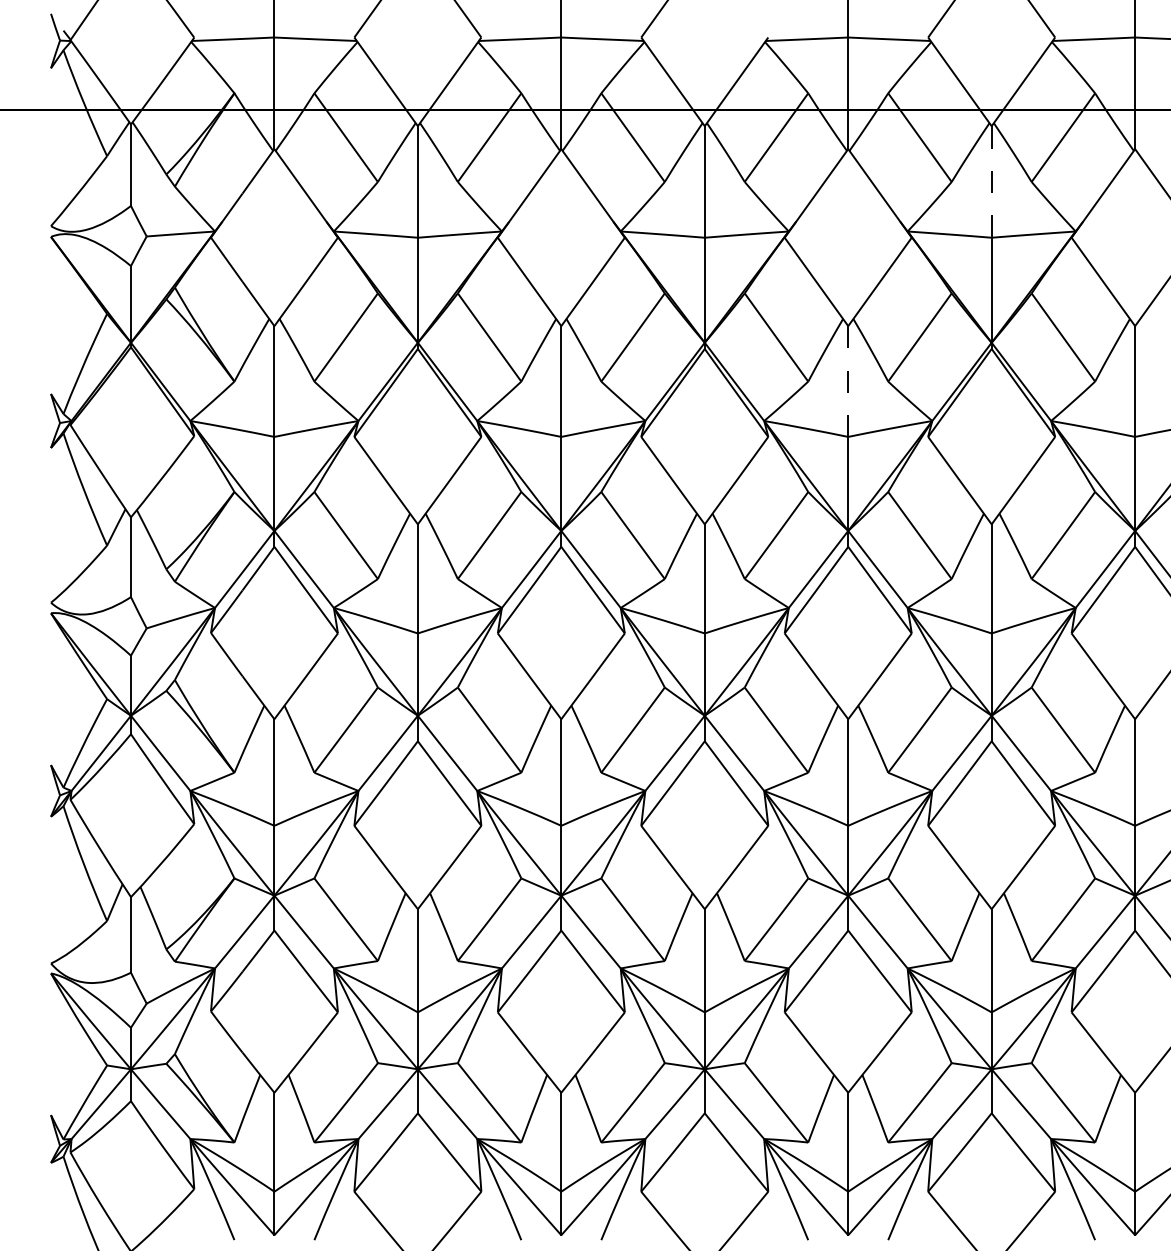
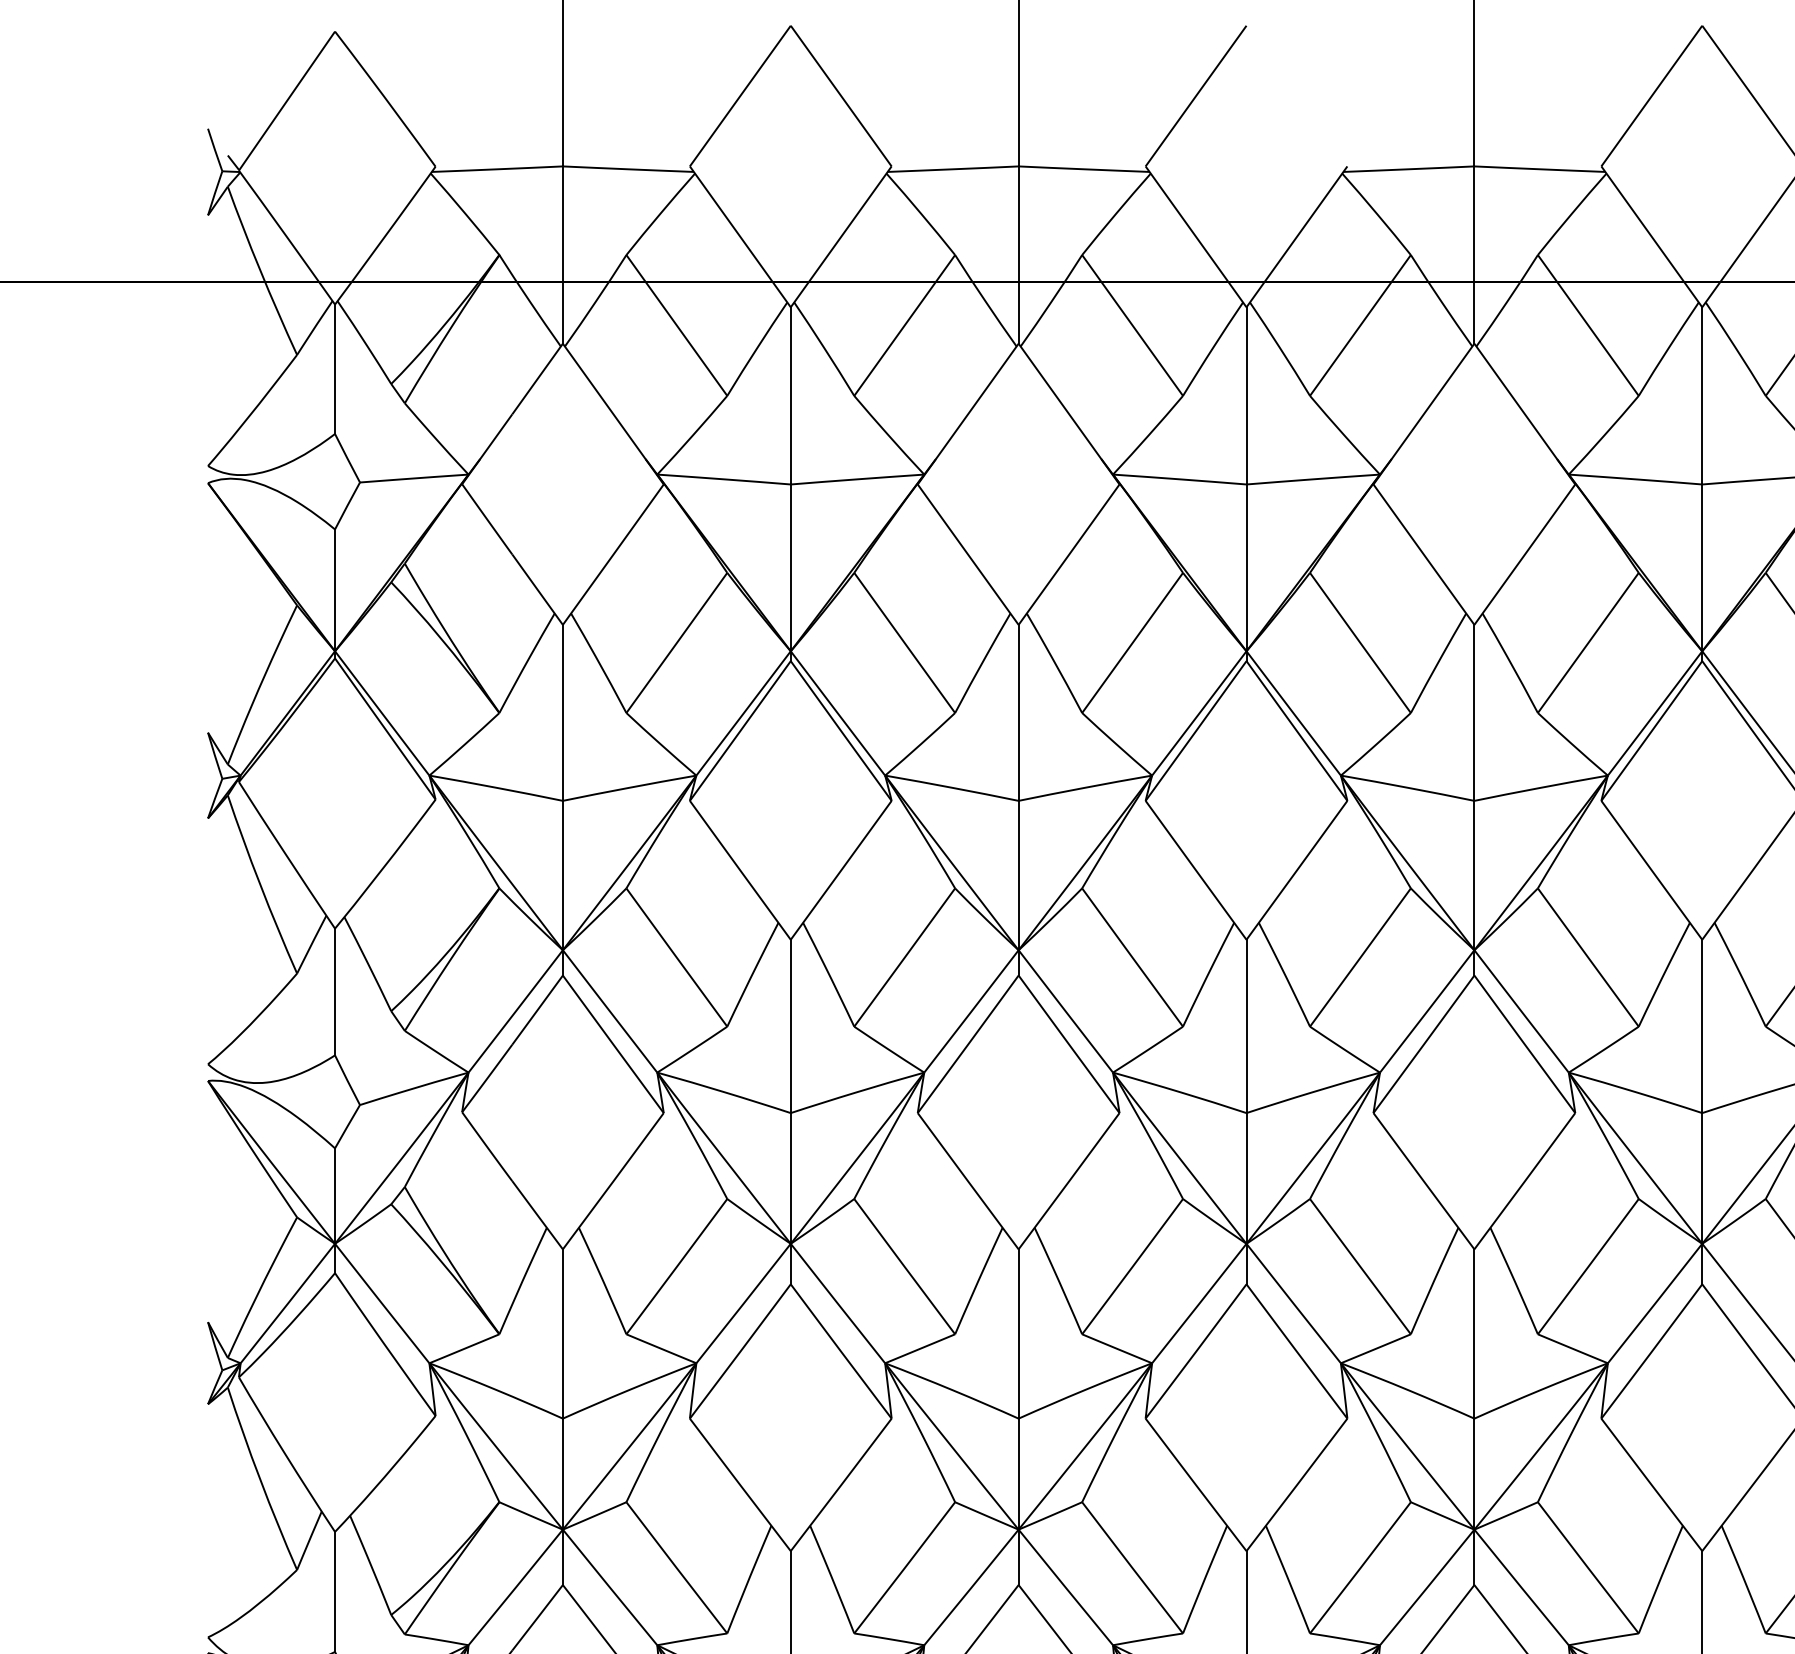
line: (991, 181) -> (1701, 395), dashed -> solid
line: (848, 382) -> (1474, 714), dashed -> solid

